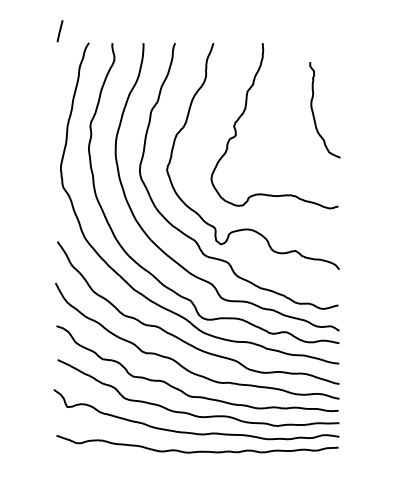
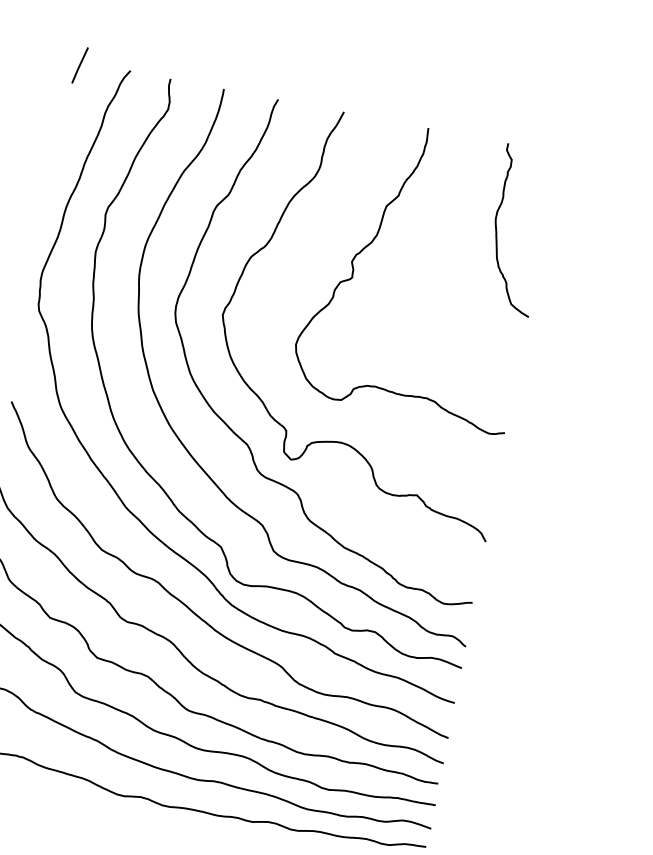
line: (59, 31) -> (79, 65), moved
curve: (314, 114) -> (498, 234), moved

